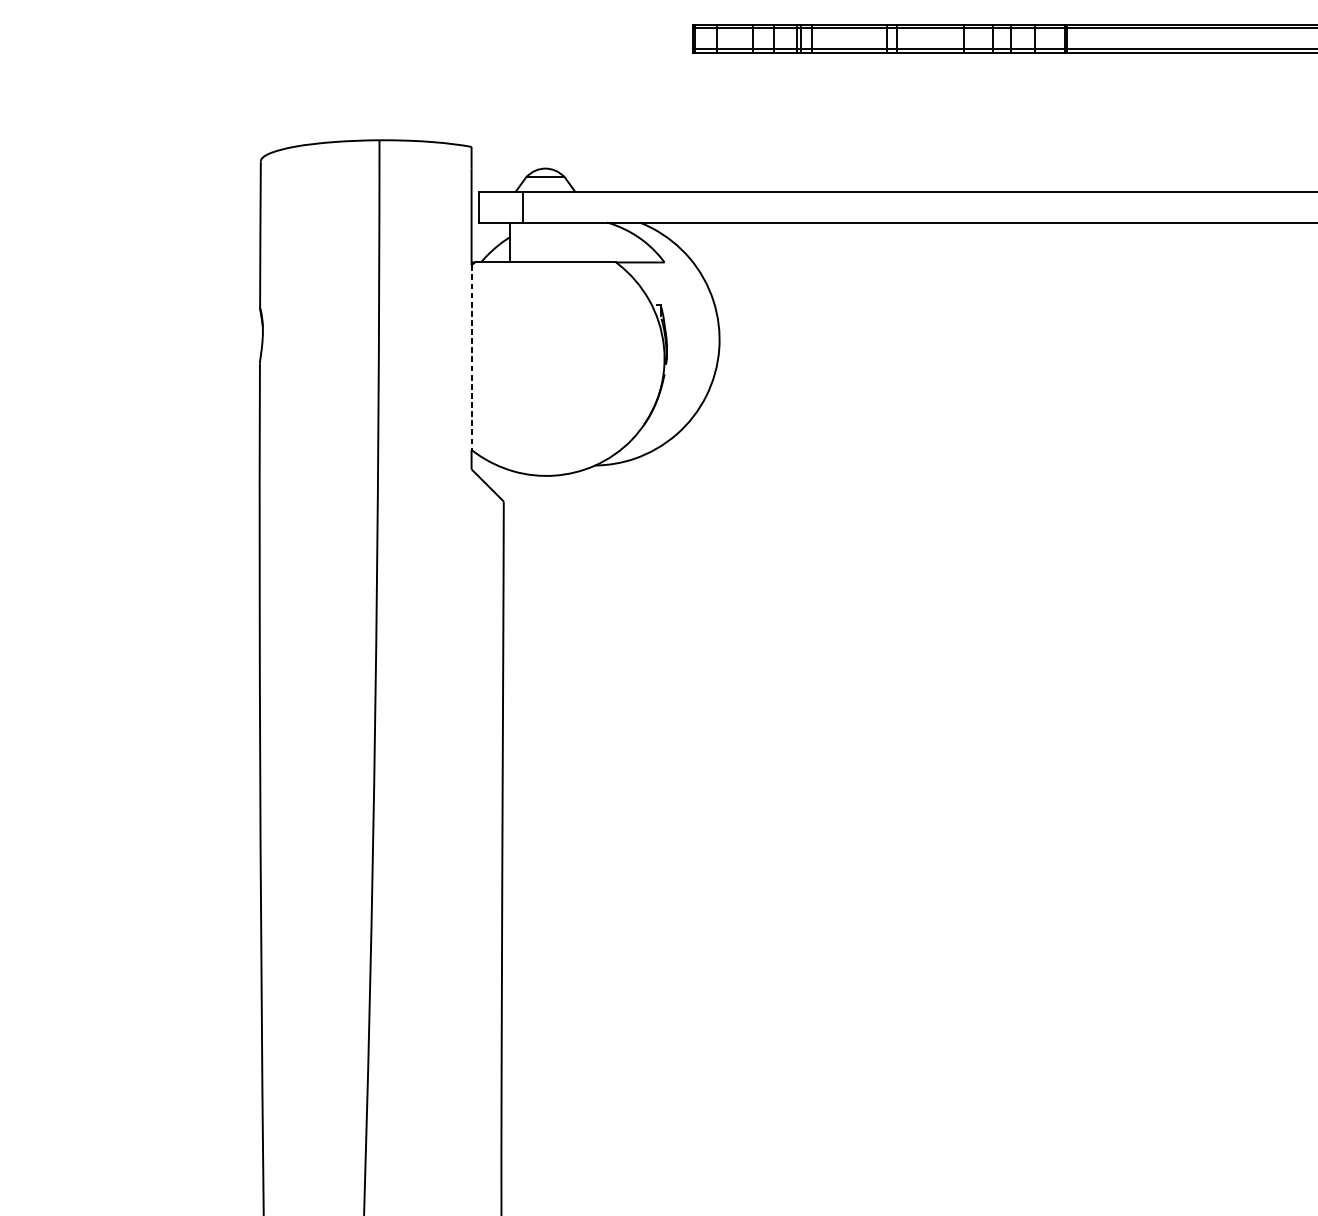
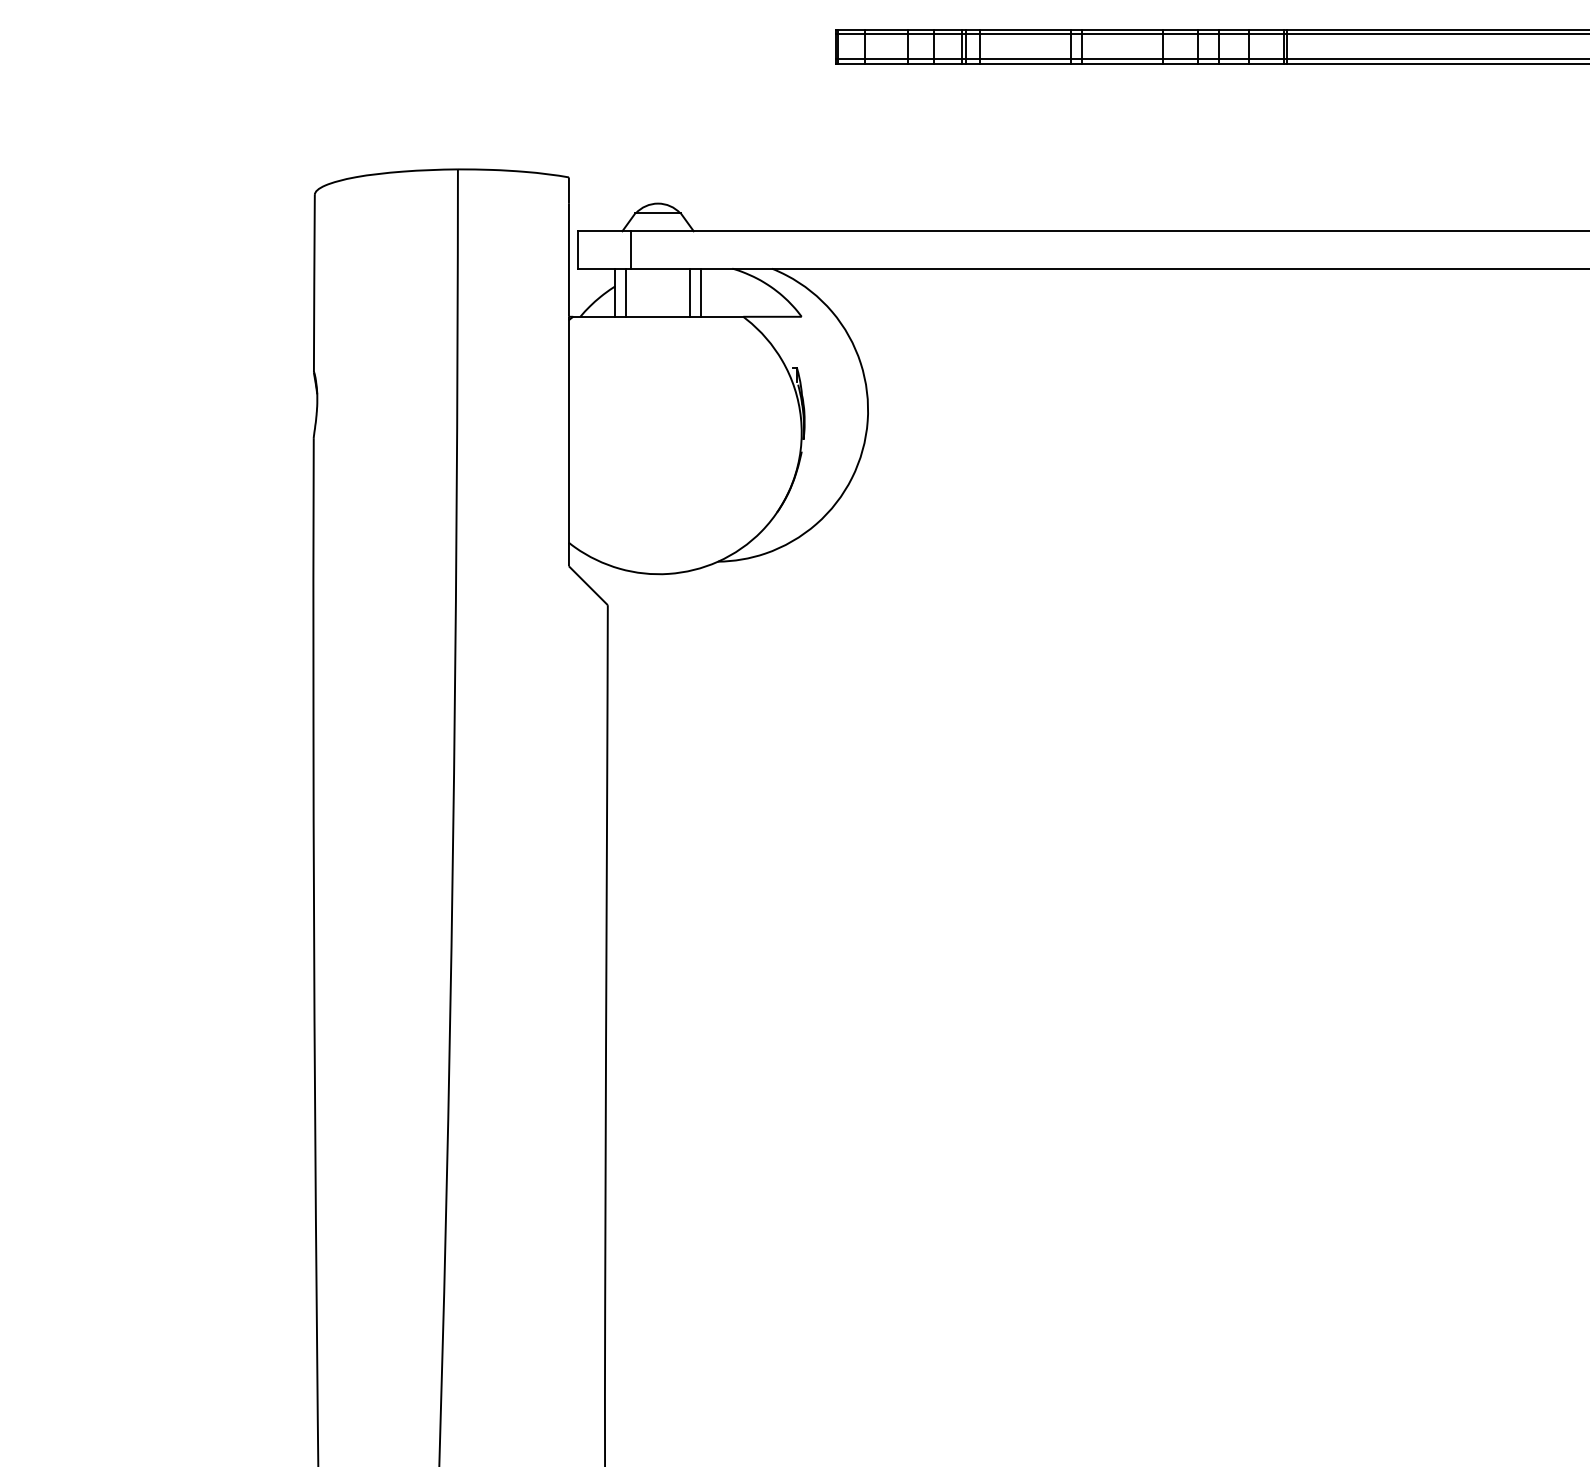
line: (519, 242) -> (626, 292), added
line: (572, 242) -> (690, 292), added
line: (580, 242) -> (700, 292), added
line: (471, 357) -> (568, 431), dashed -> solid

